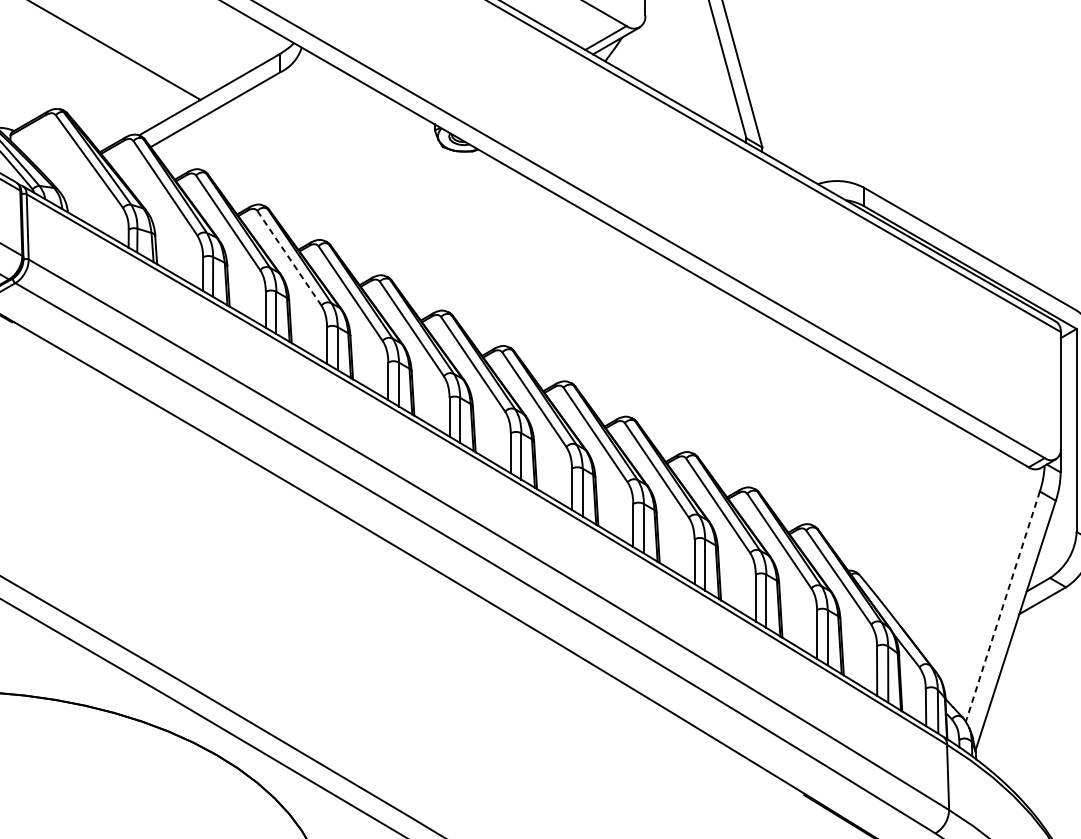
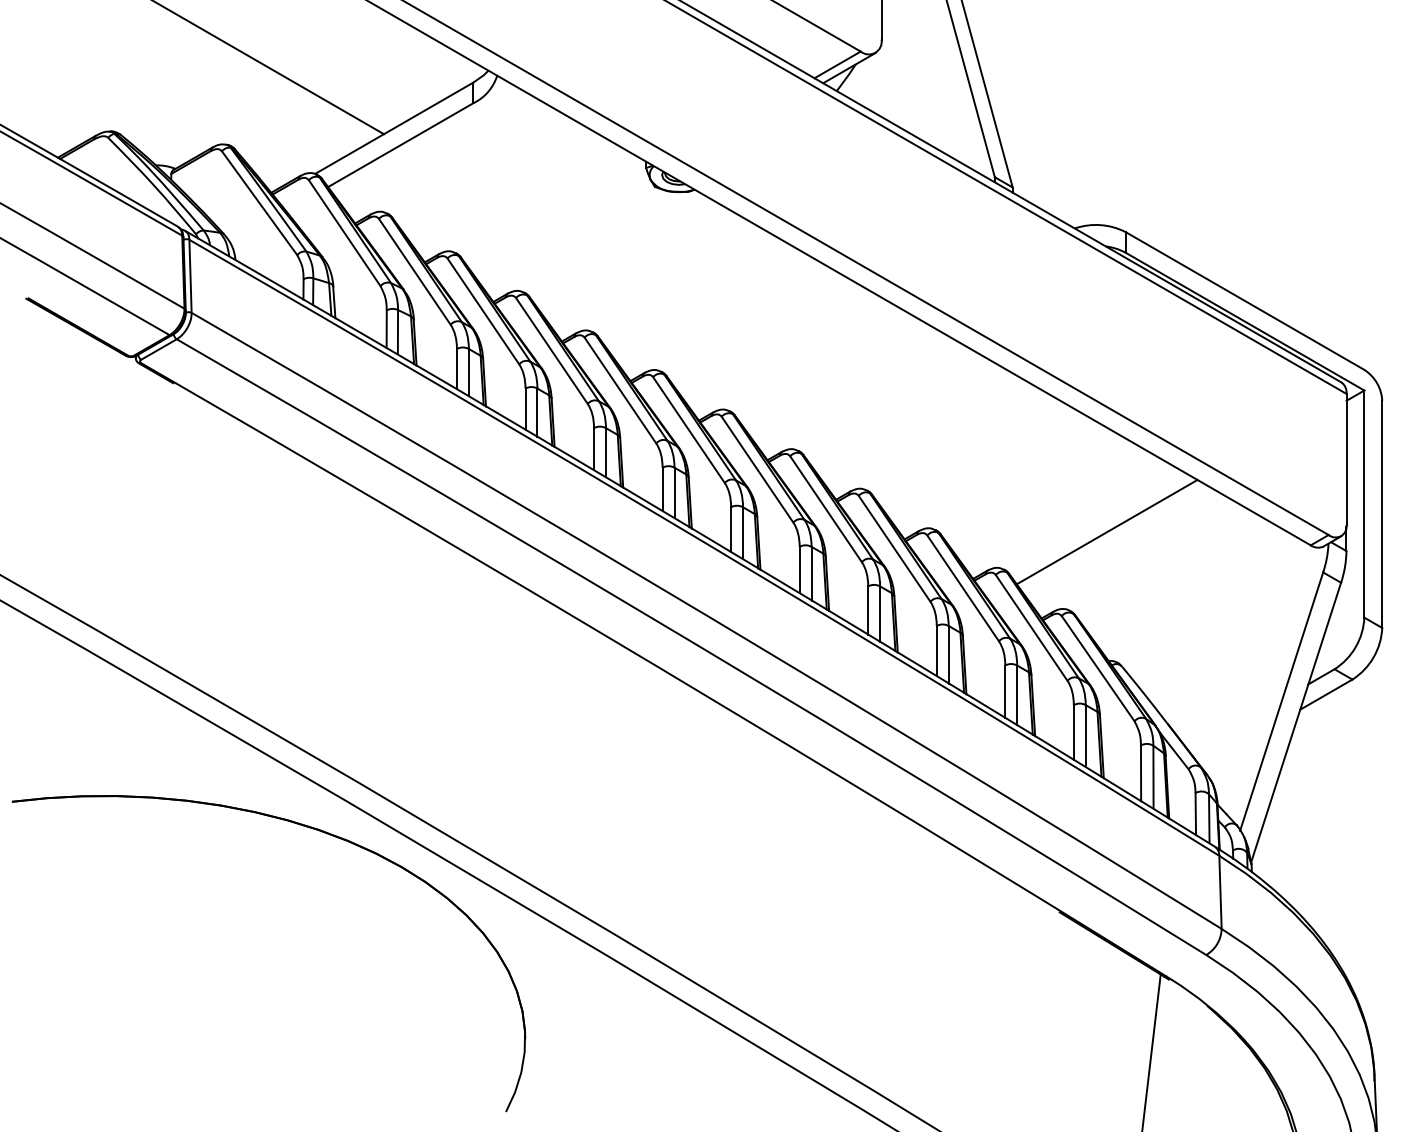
line: (289, 258) -> (483, 311), dashed -> solid
line: (846, 454) -> (1106, 531), added
line: (1002, 606) -> (1281, 701), dashed -> solid

